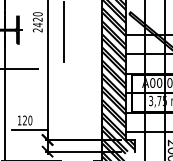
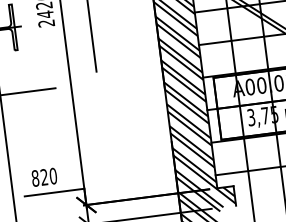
text: (19, 120) -> (35, 178), 120 -> 820

